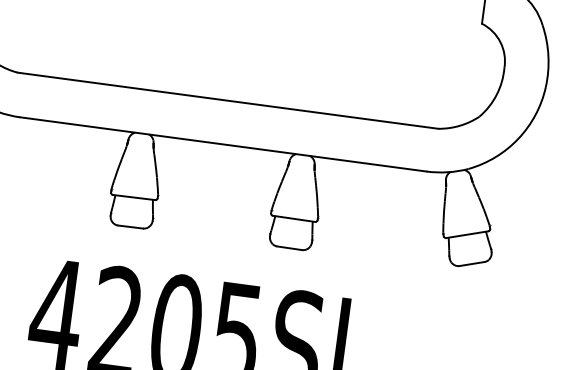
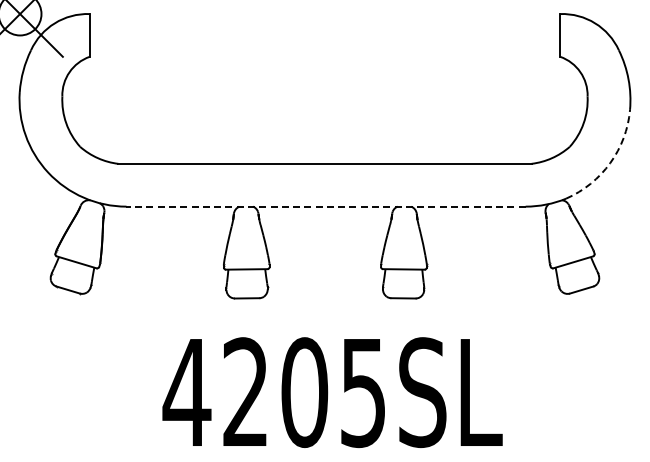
arc: (518, 139) -> (610, 163), solid -> dashed
line: (223, 144) -> (326, 206), solid -> dashed

